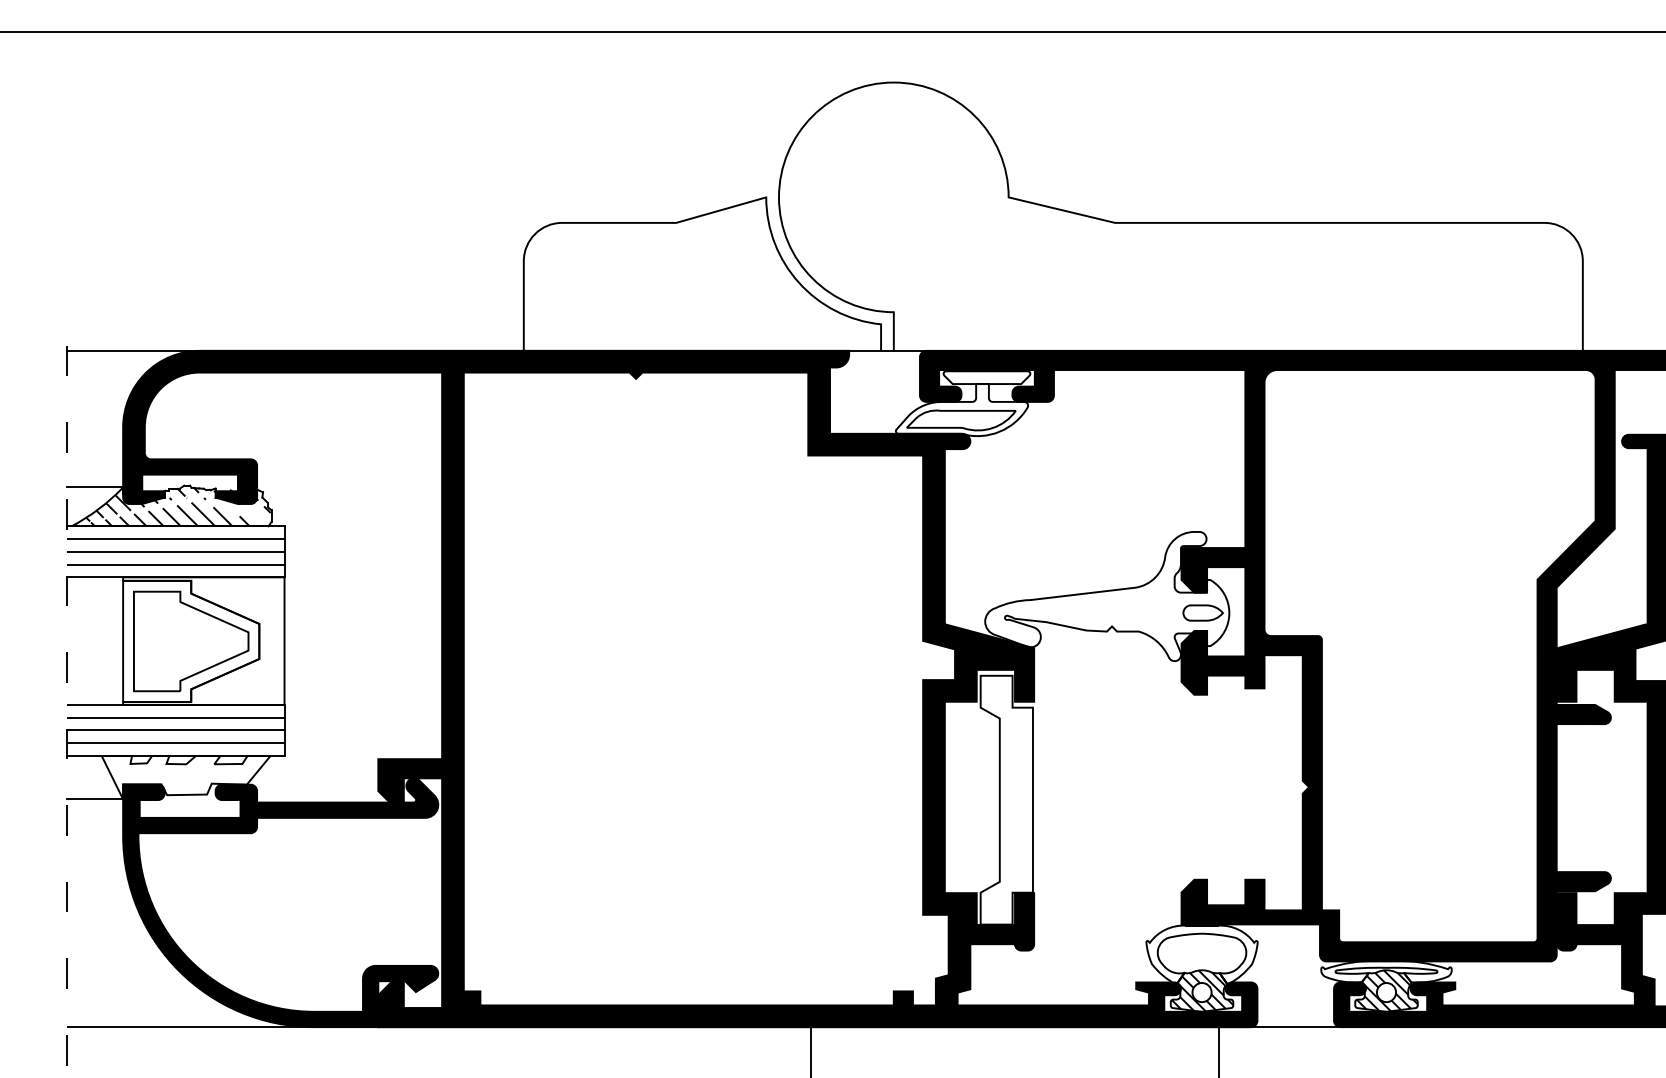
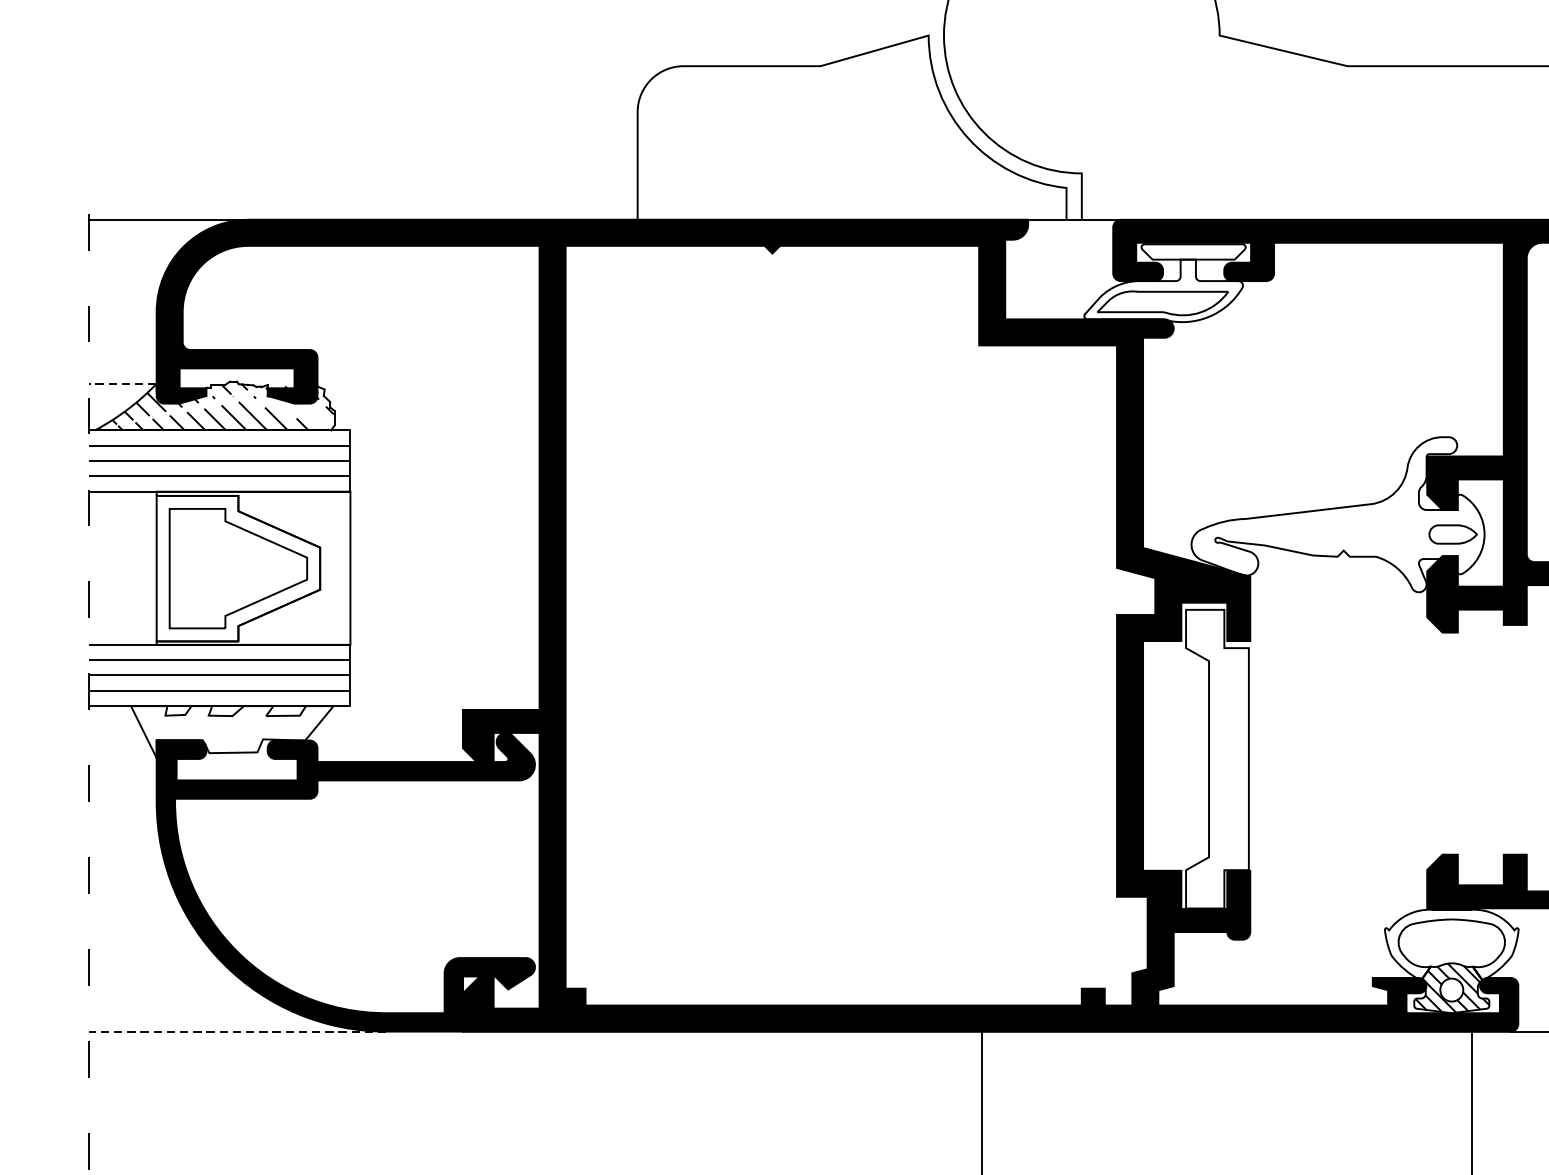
line: (94, 487) -> (122, 383), solid -> dashed
line: (94, 799) -> (122, 758), removed
line: (190, 1027) -> (237, 1032), solid -> dashed

